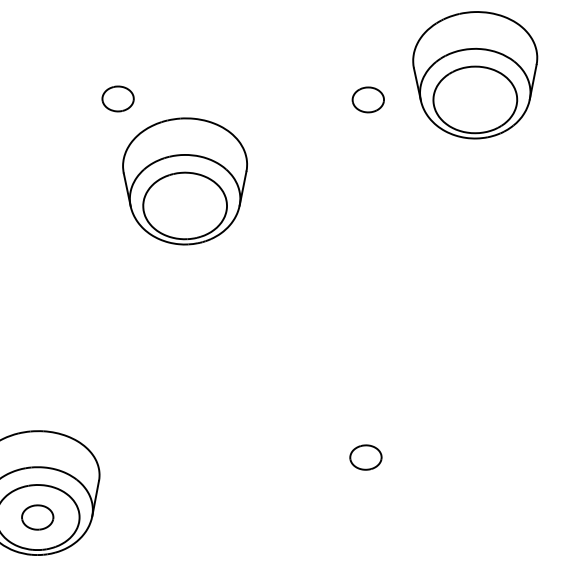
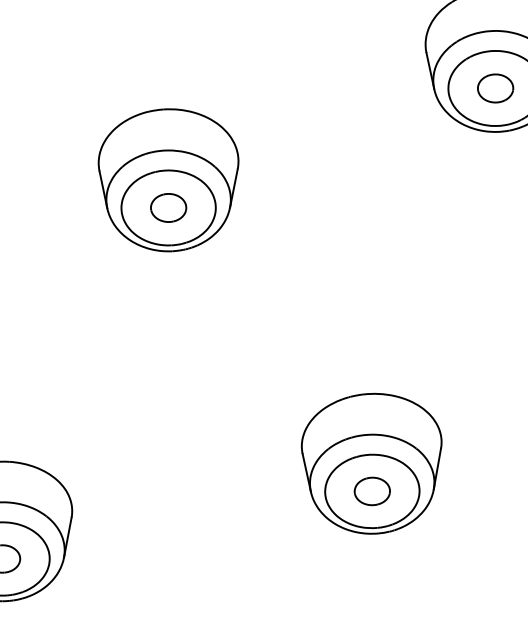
part: (117, 98) -> (167, 207), moved
part: (367, 99) -> (494, 87), moved
part: (365, 433) -> (371, 464), added

